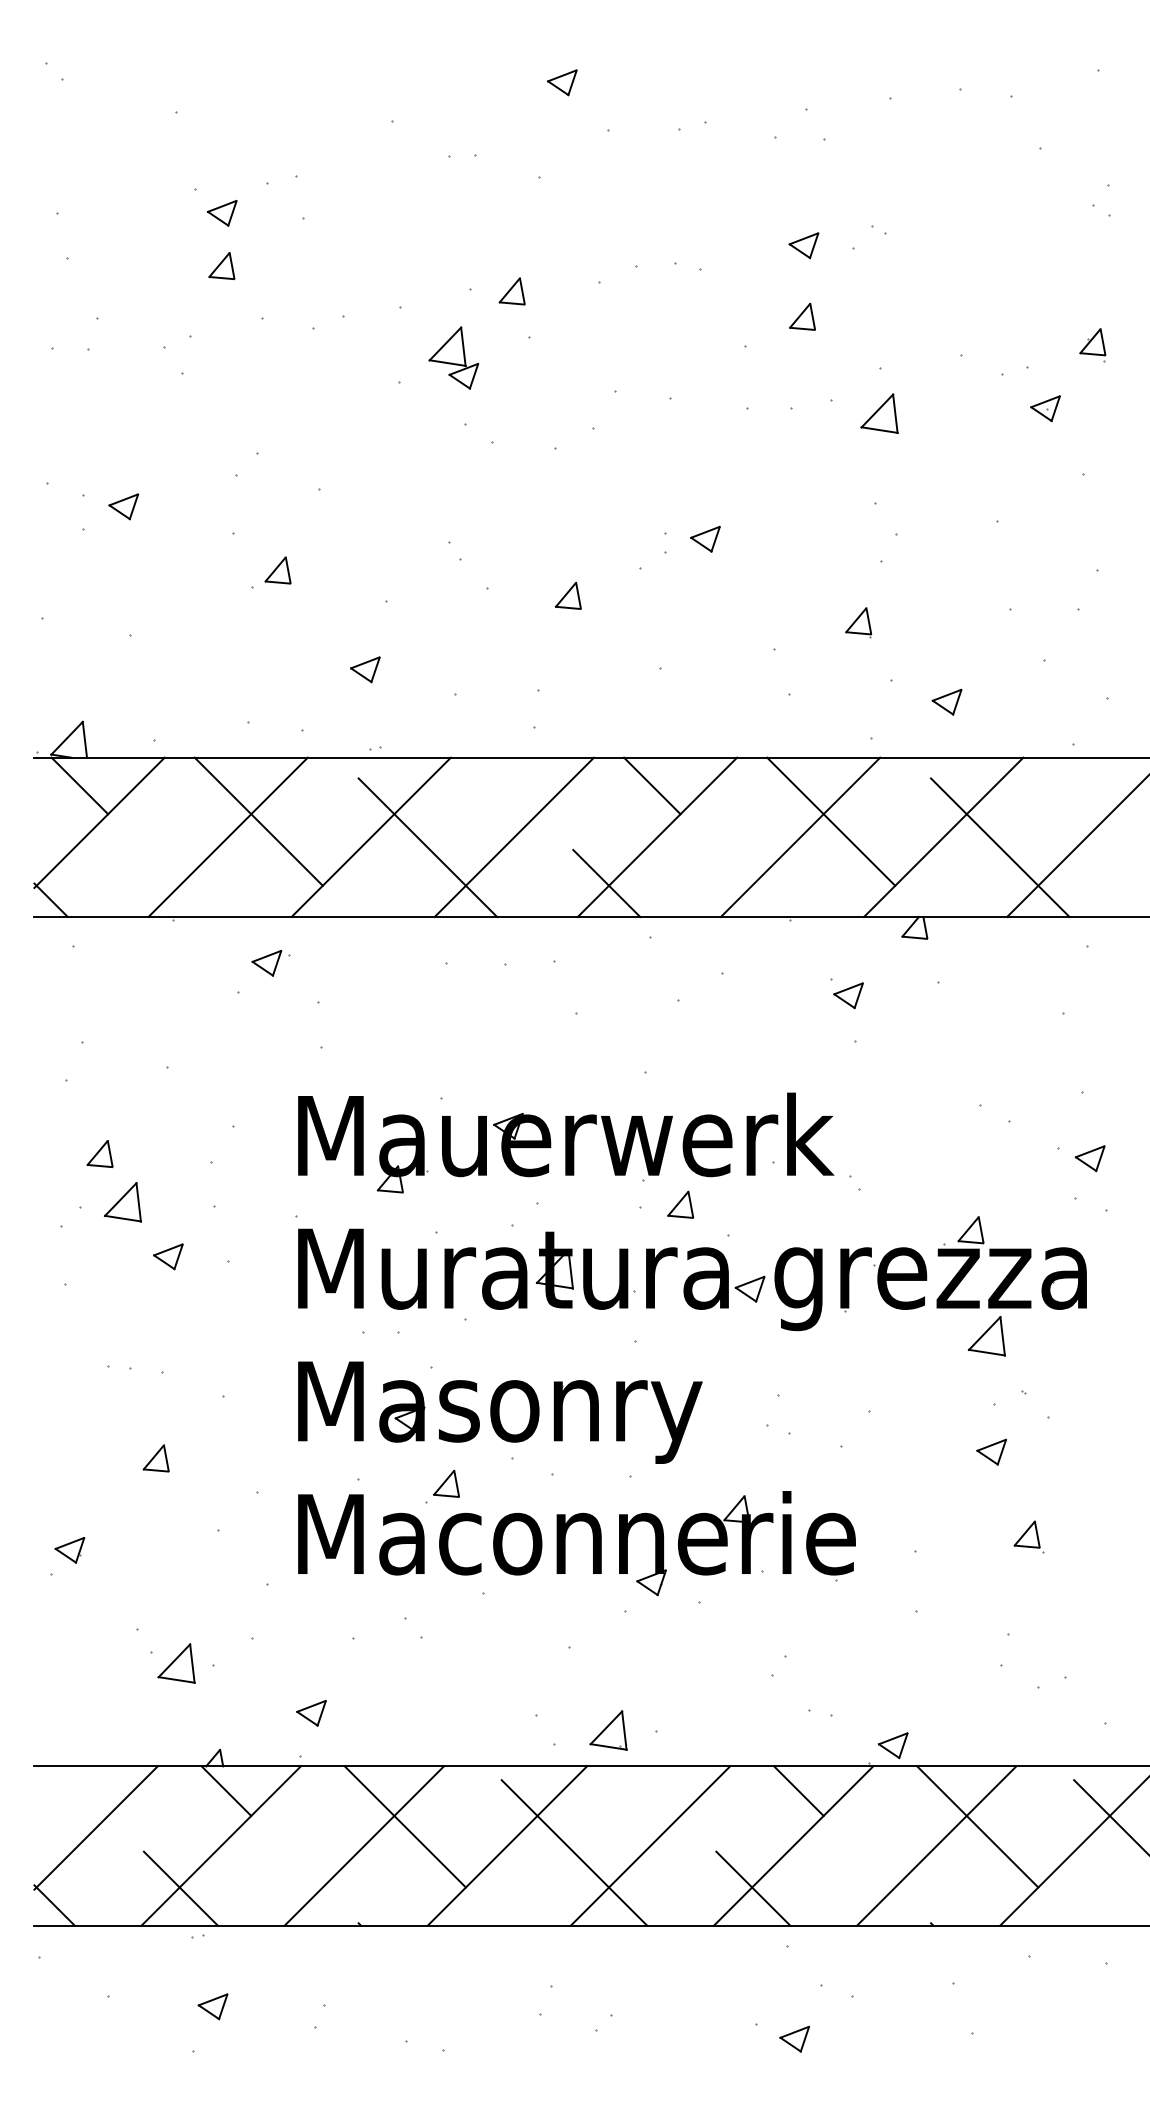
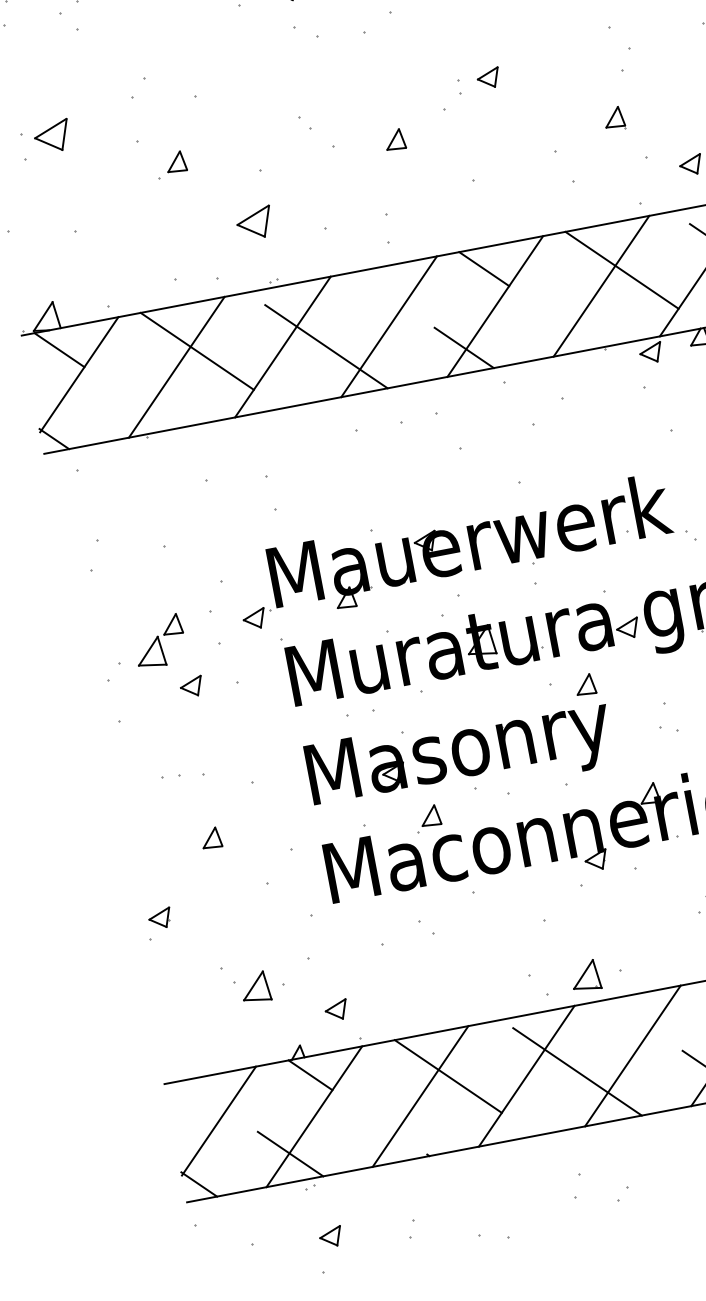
part: (123, 506) -> (52, 136), size x1.6
part: (365, 669) -> (254, 223), size x1.6
part: (270, 963) -> (257, 618), moved
part: (848, 995) -> (651, 353), moved
part: (99, 1154) -> (171, 625), moved
part: (680, 1204) -> (585, 684), moved
part: (311, 1713) -> (336, 1010), moved

